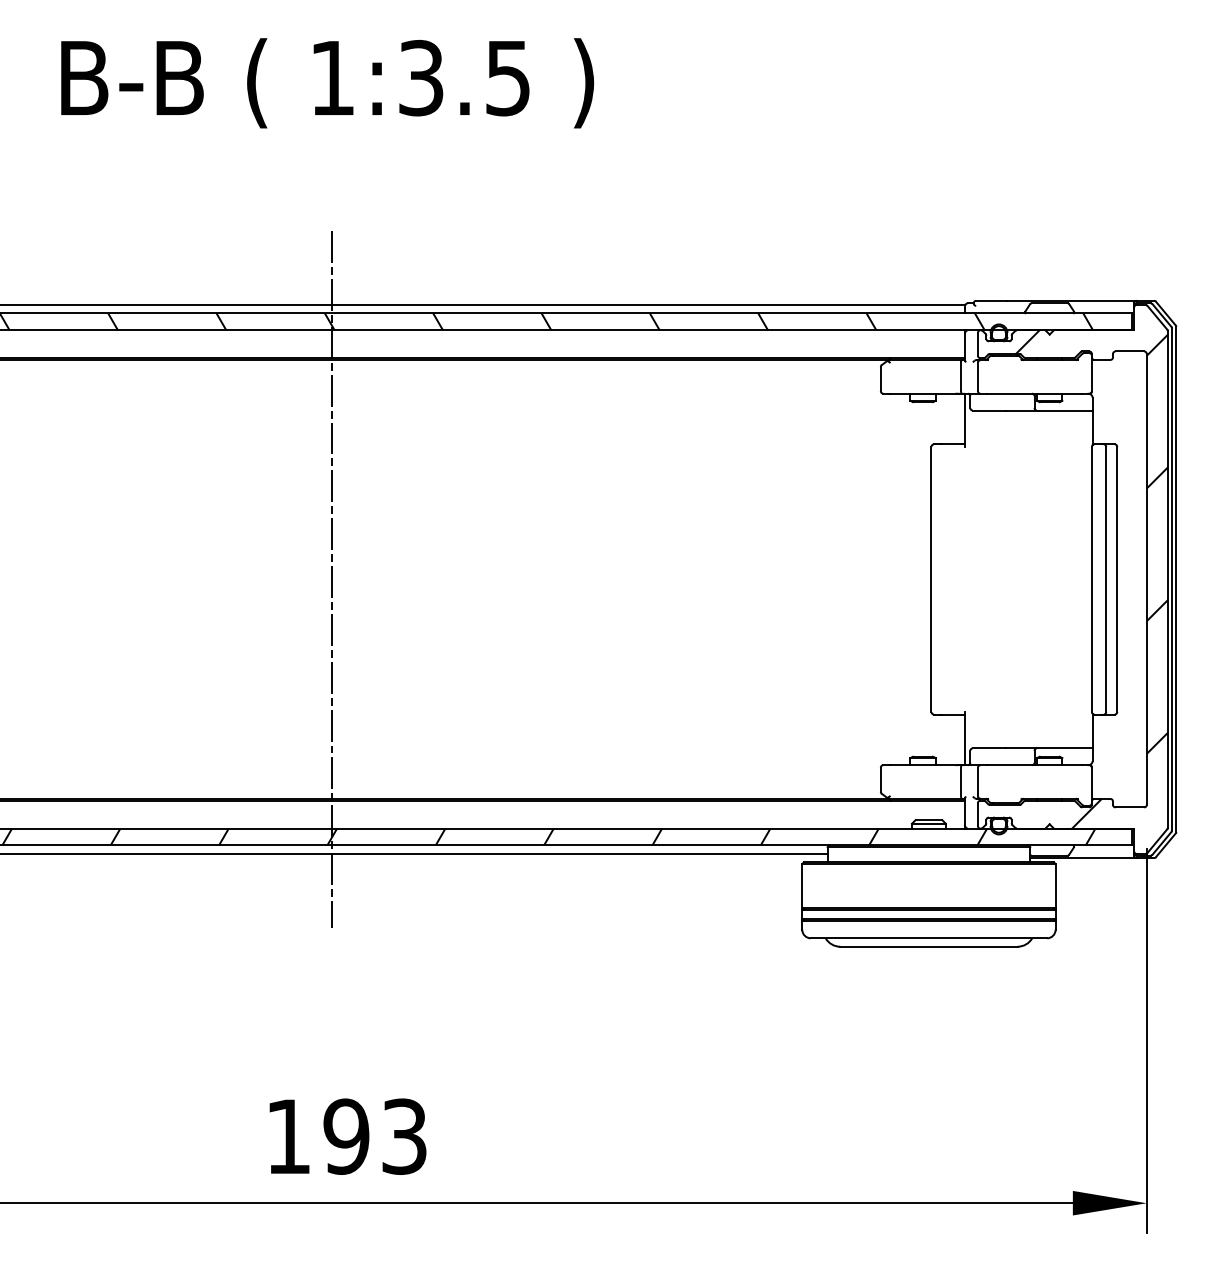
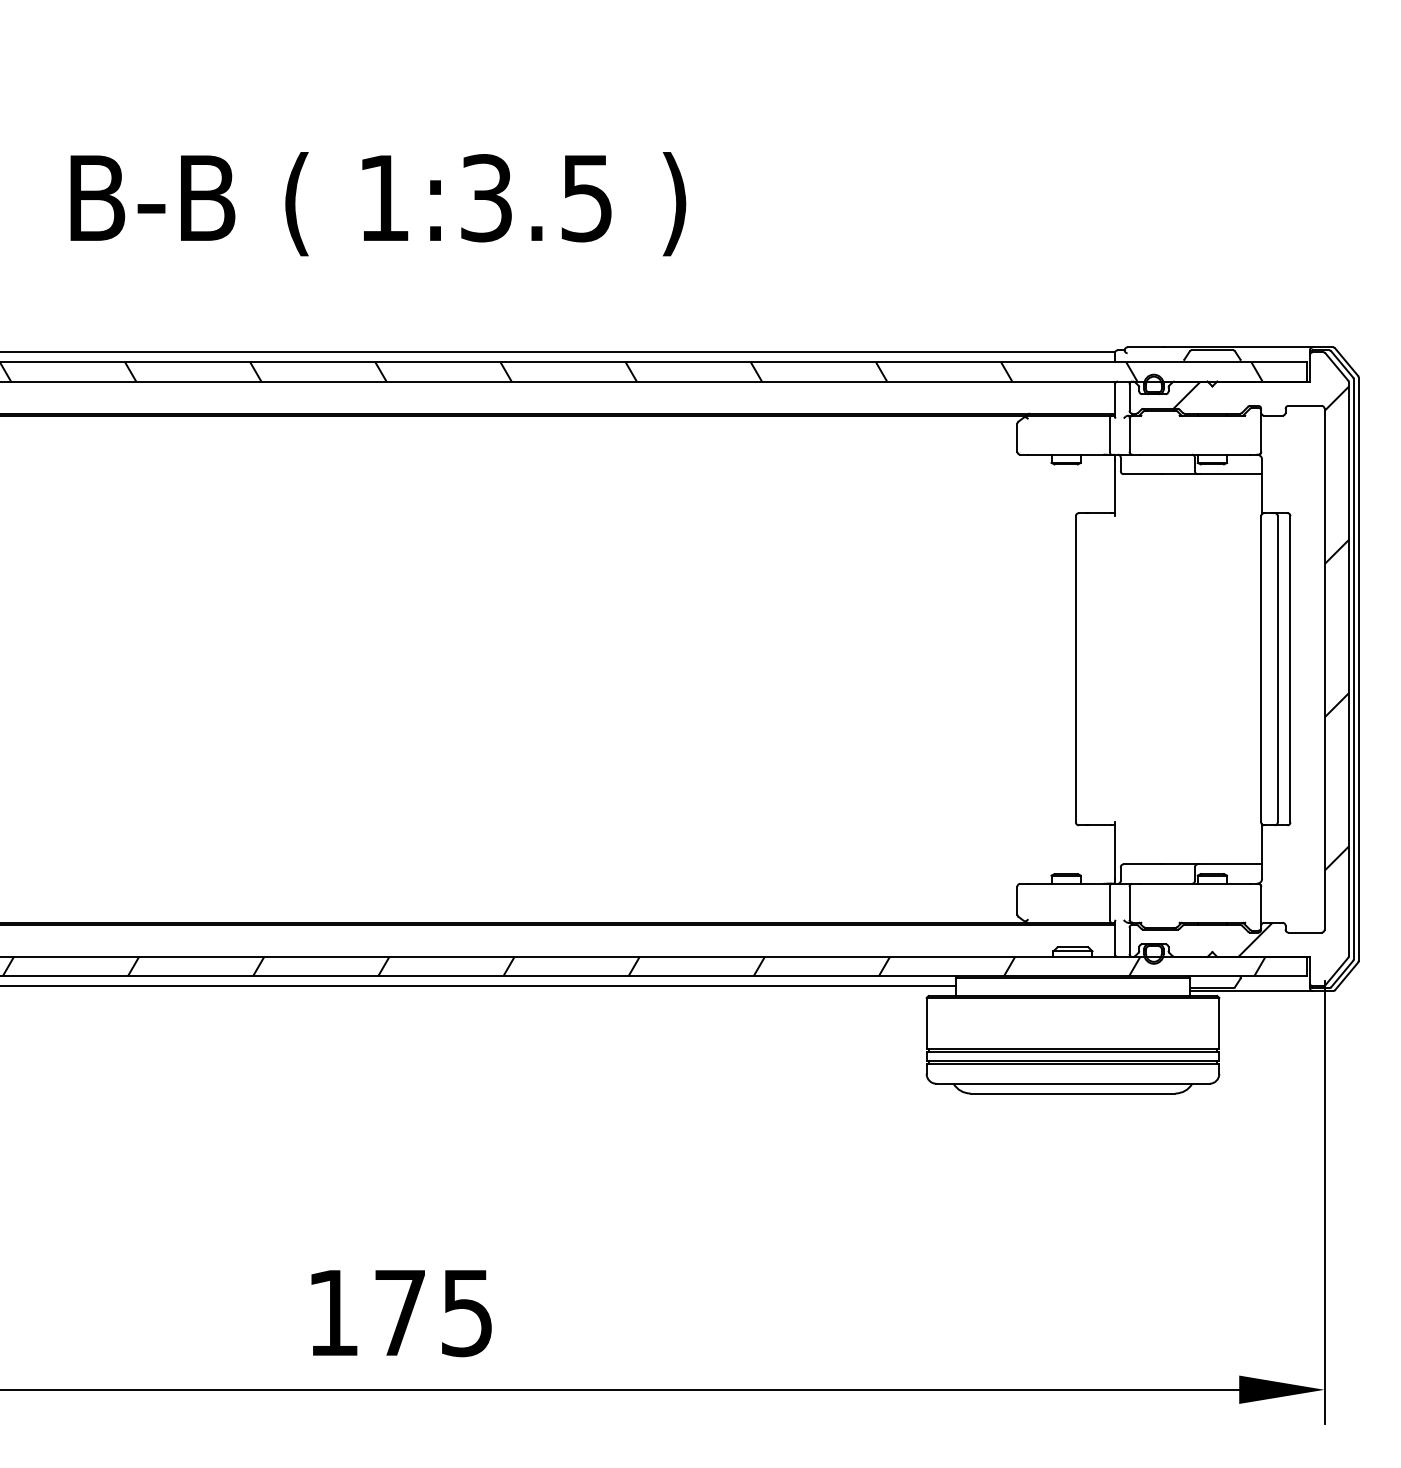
text: (327, 83) -> (378, 204), moved
line: (332, 578) -> (383, 668), removed
text: (374, 1136) -> (432, 1312), 193 -> 175

